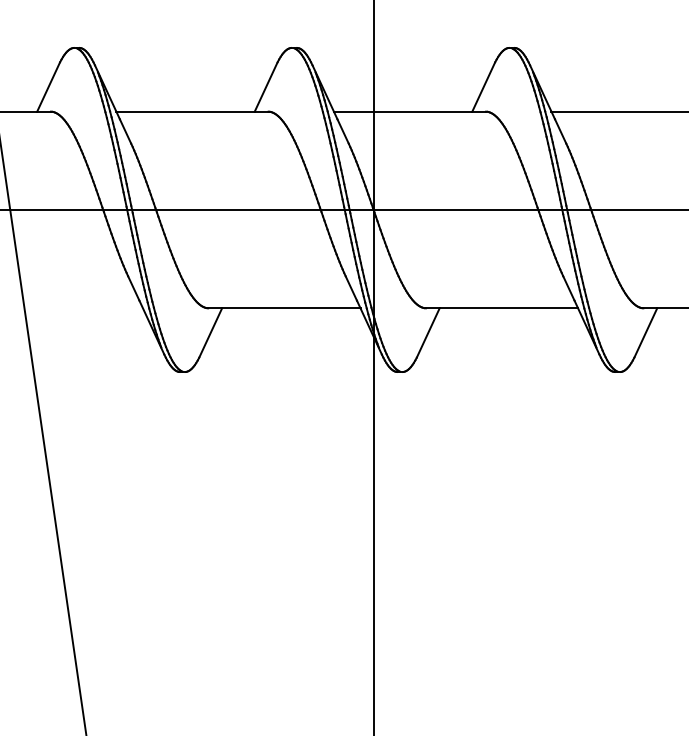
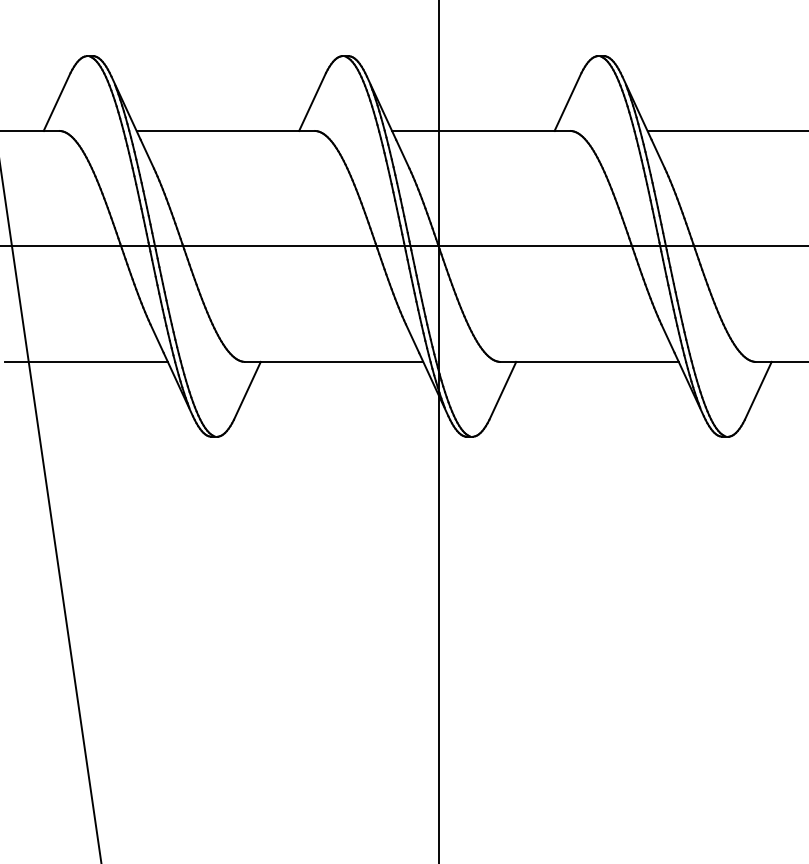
line: (73, 308) -> (86, 362), added

